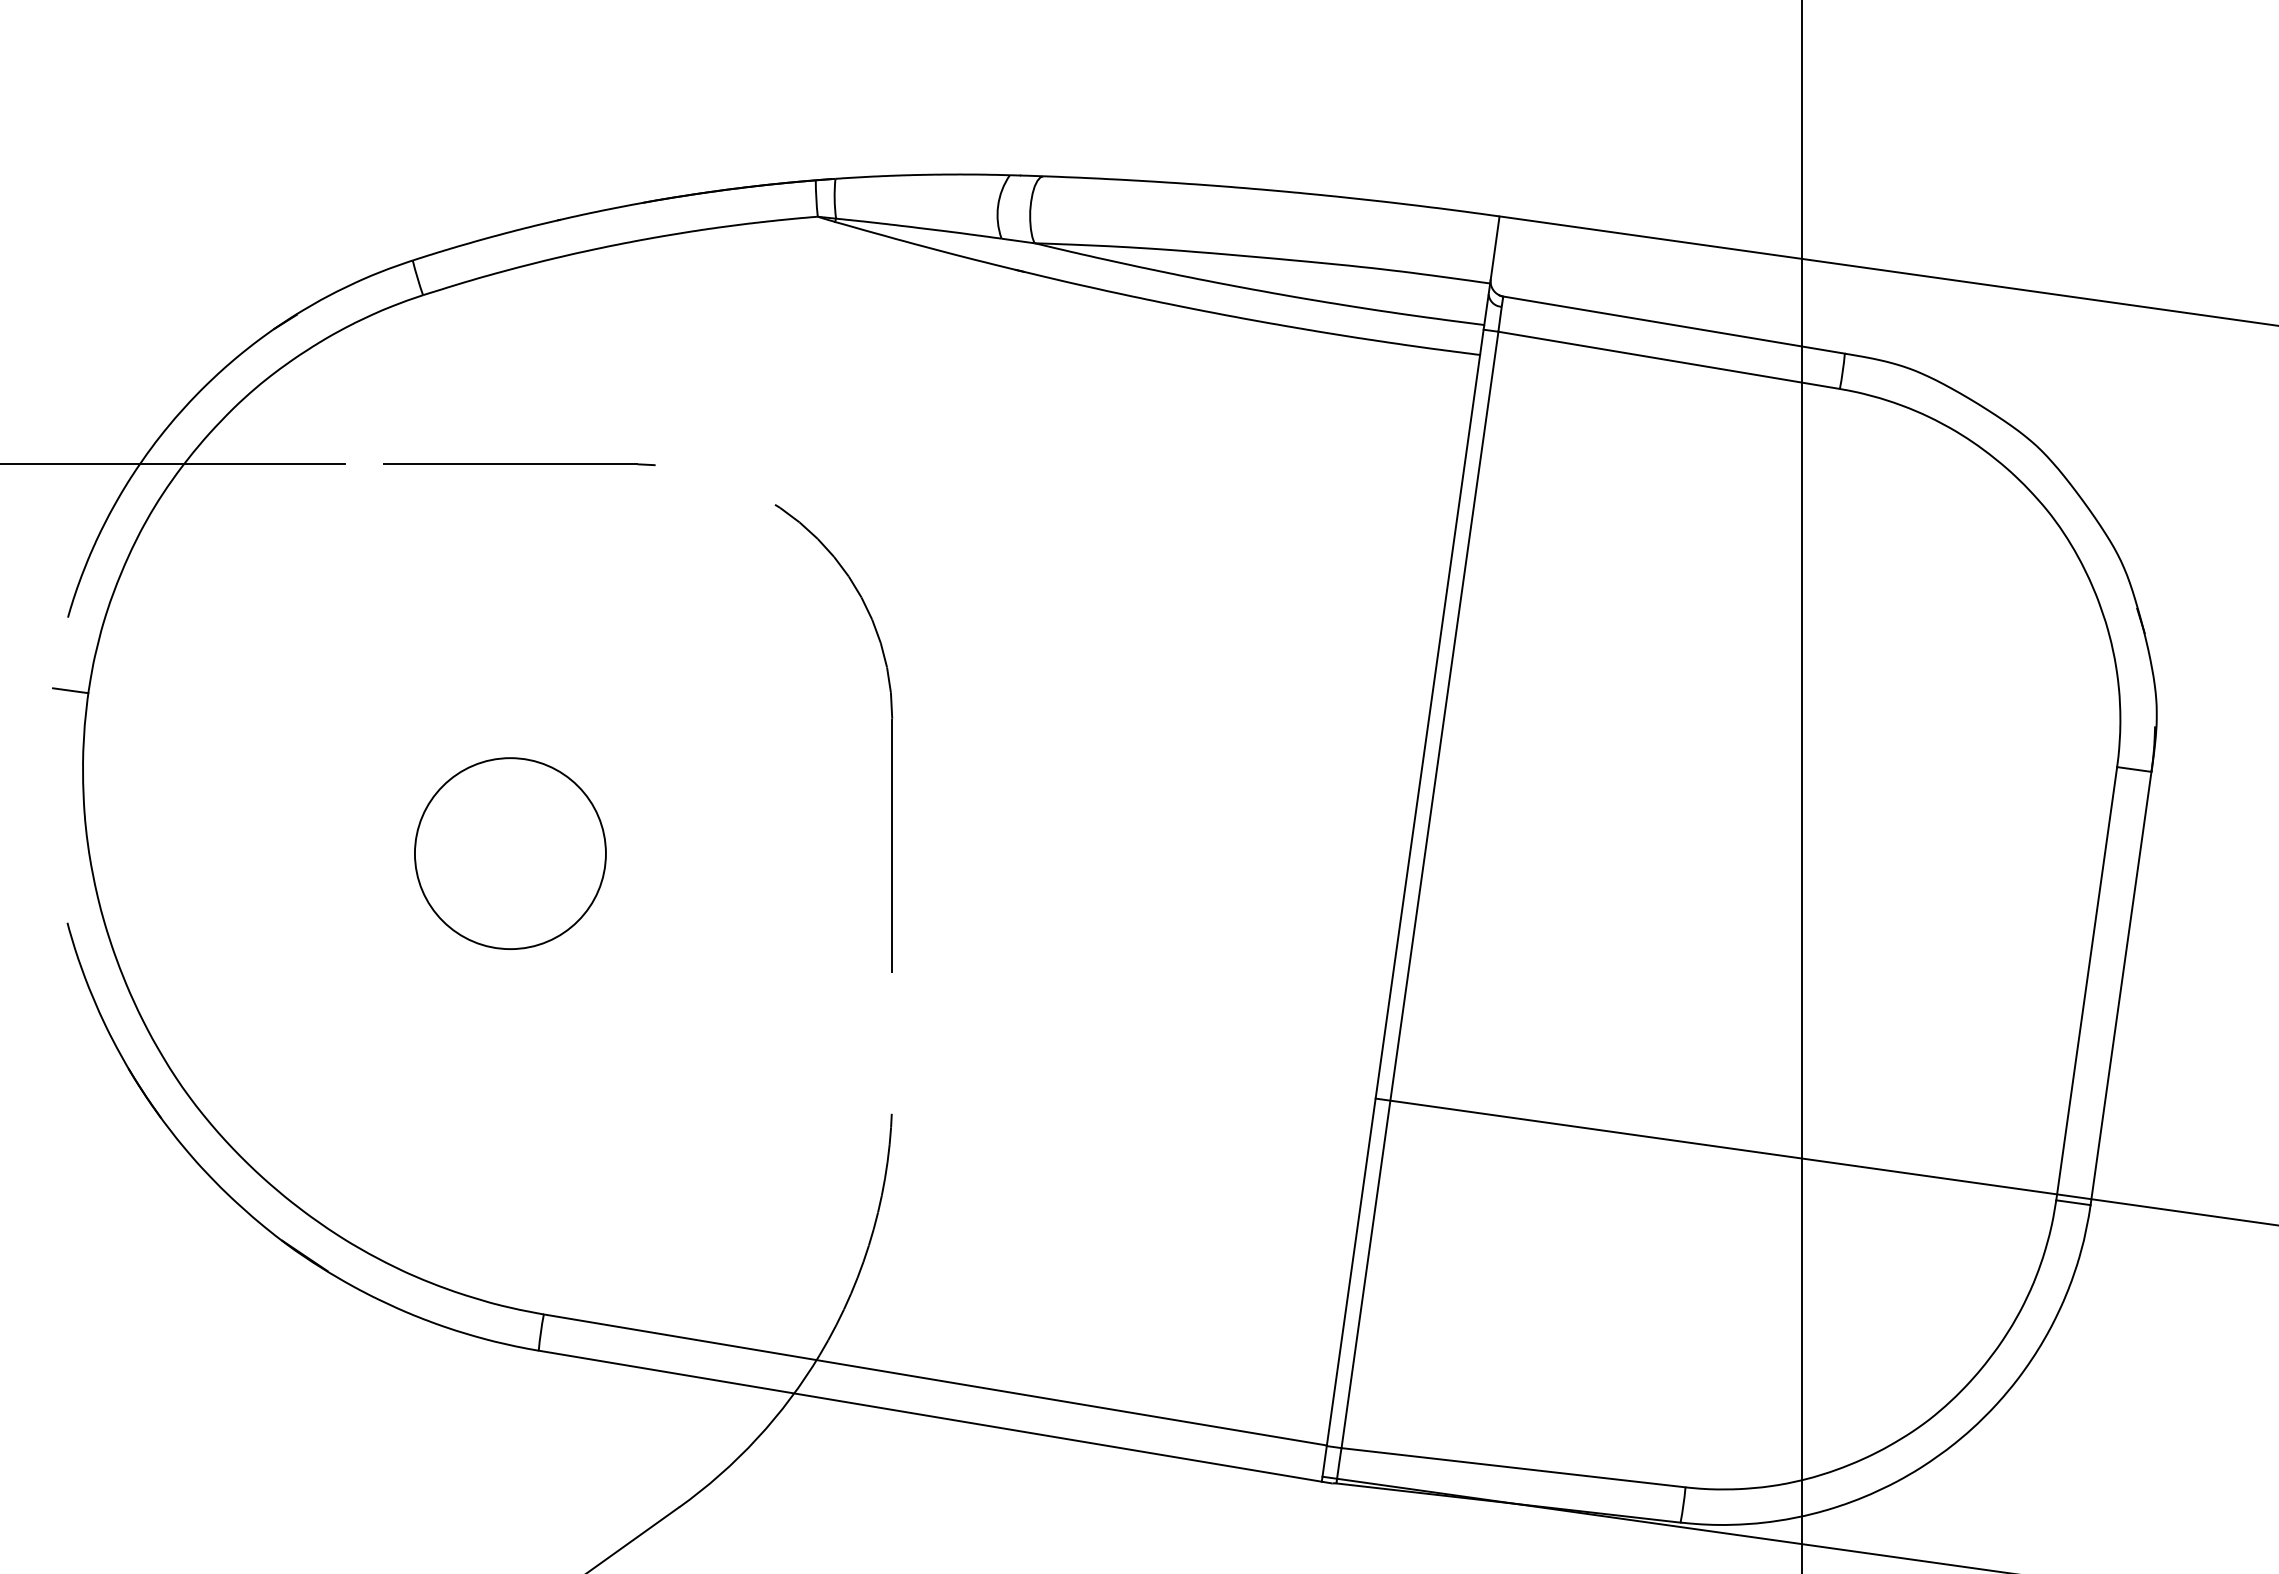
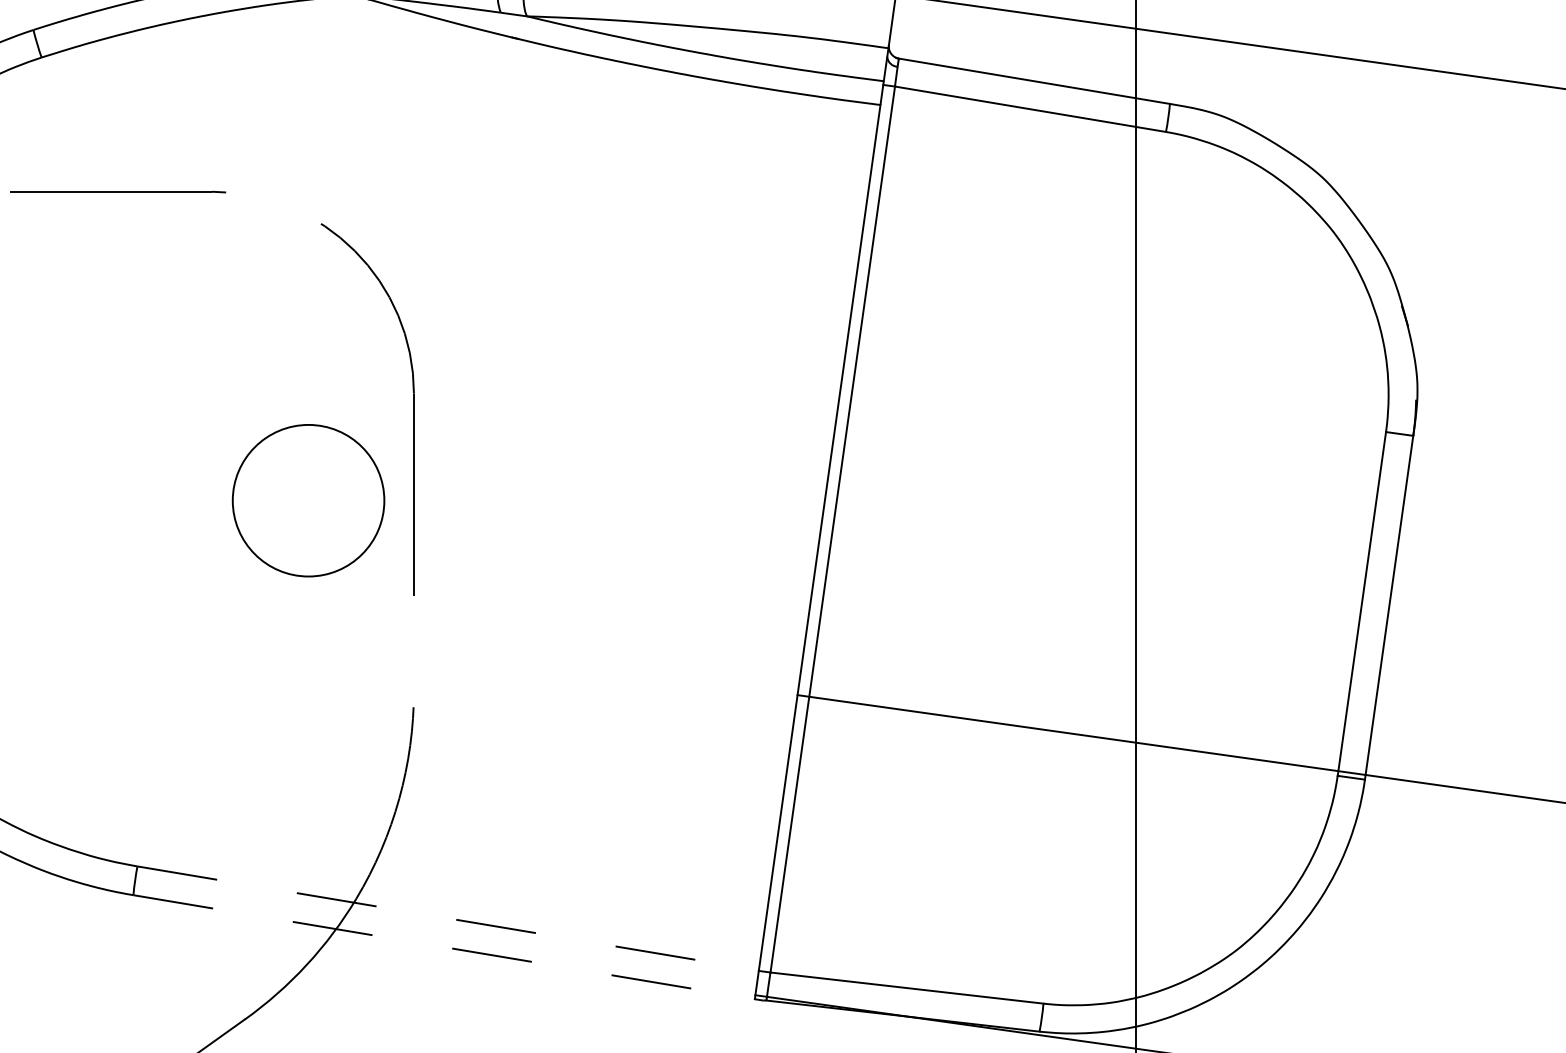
circle: (510, 853) -> (308, 500), moved
line: (935, 1379) -> (448, 918), solid -> dashed
line: (930, 1416) -> (444, 947), solid -> dashed

